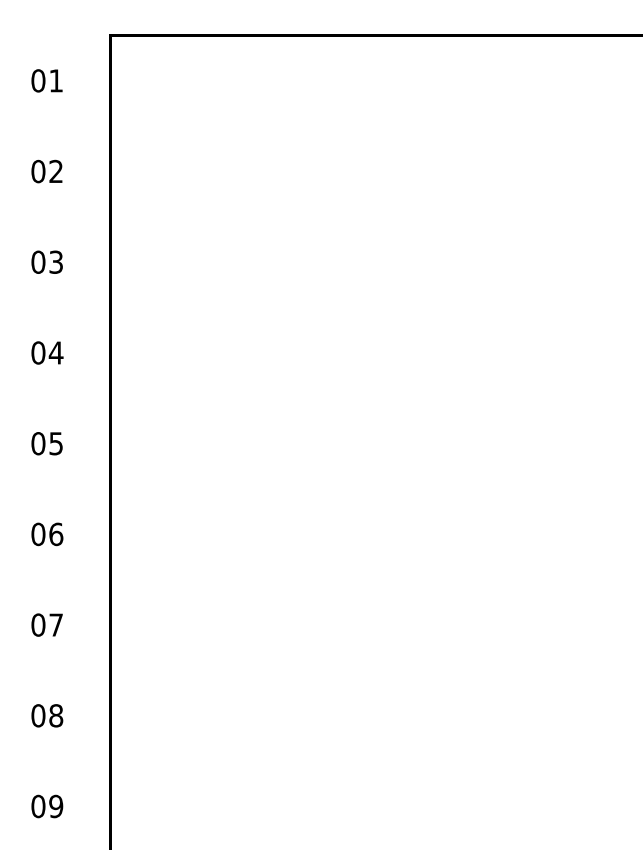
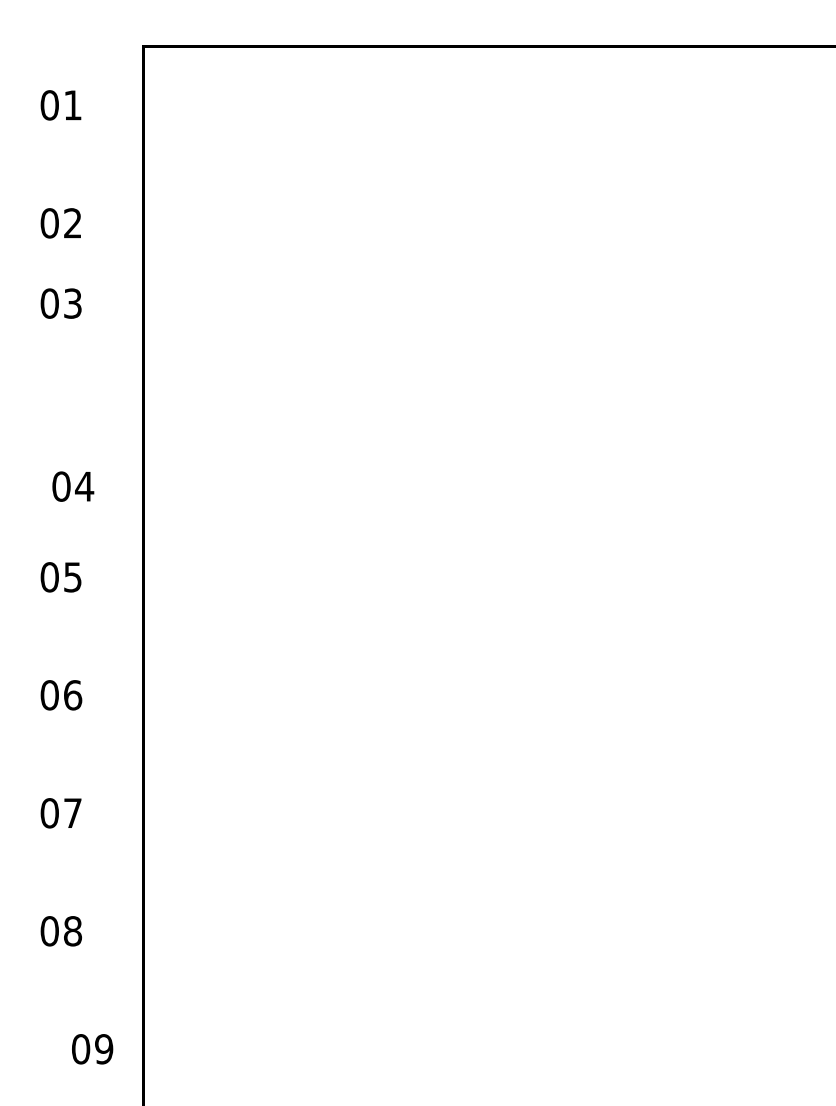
text: (46, 261) -> (60, 302), moved
text: (47, 352) -> (73, 486), moved
text: (47, 806) -> (92, 1049), moved

